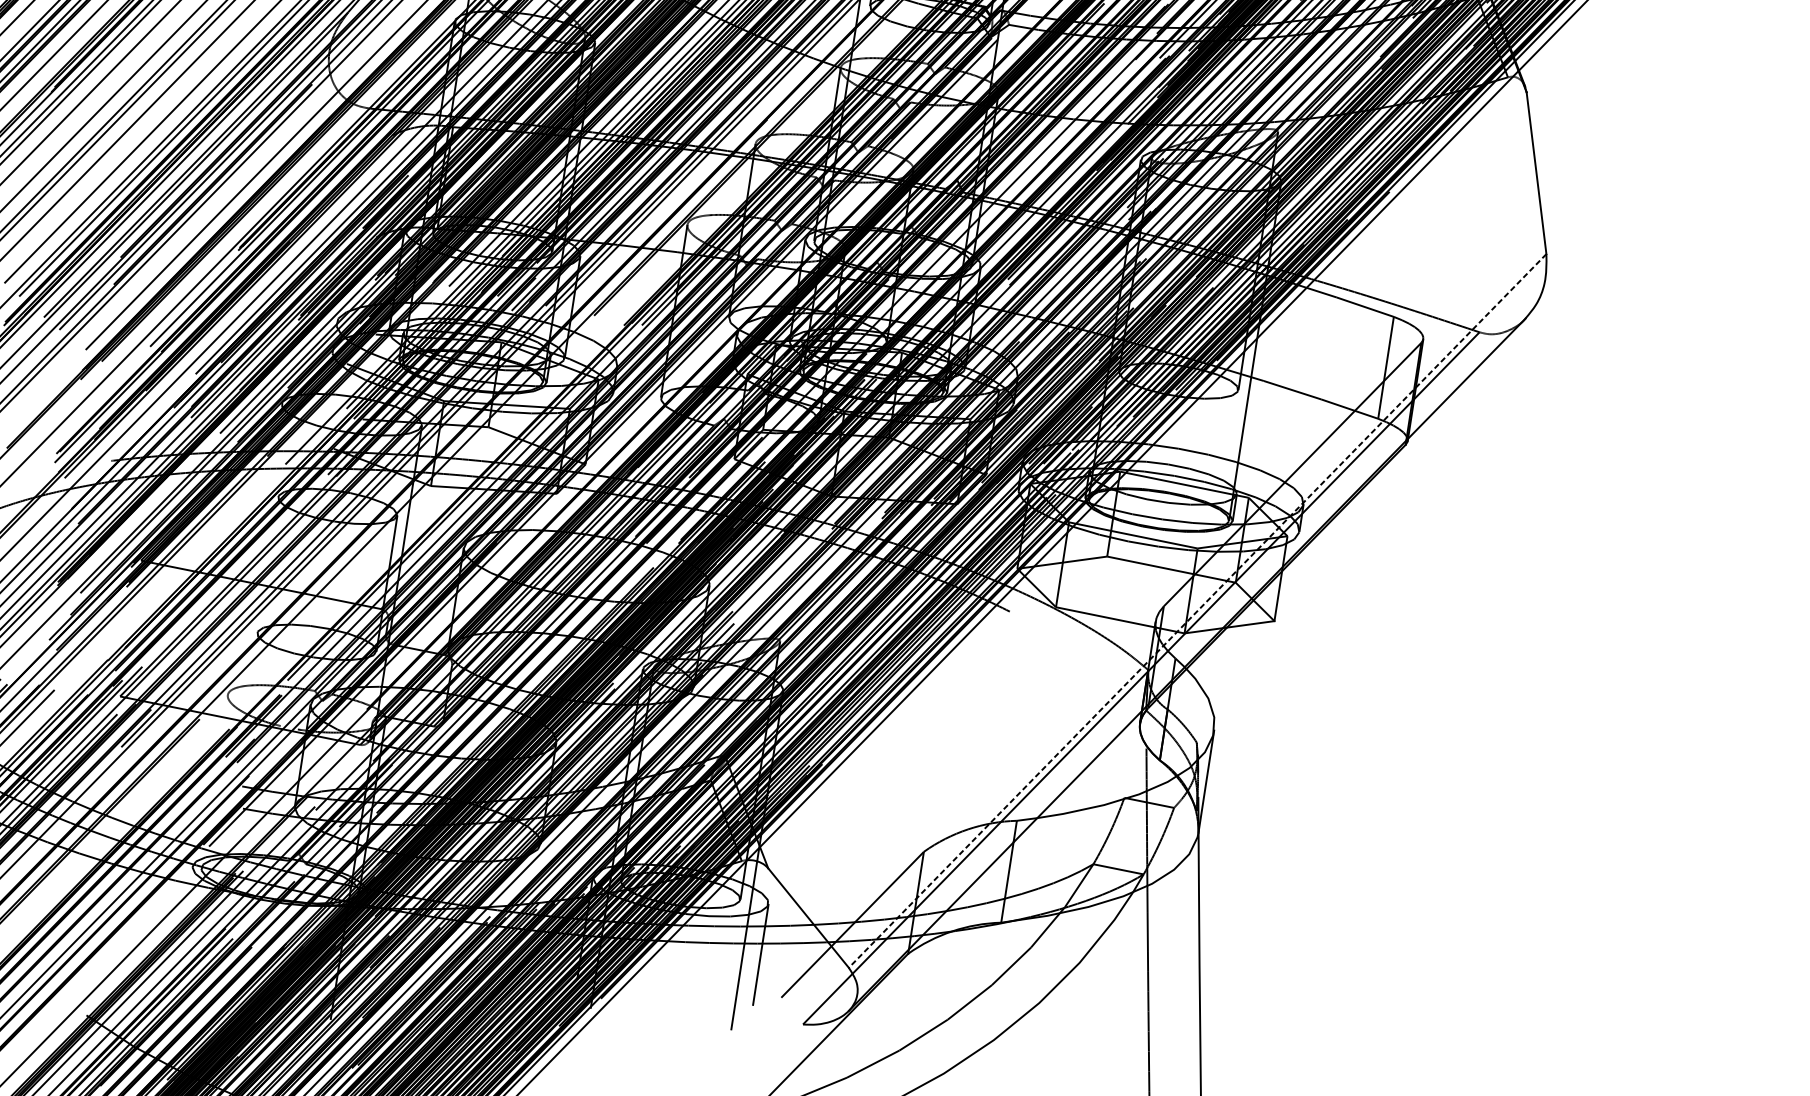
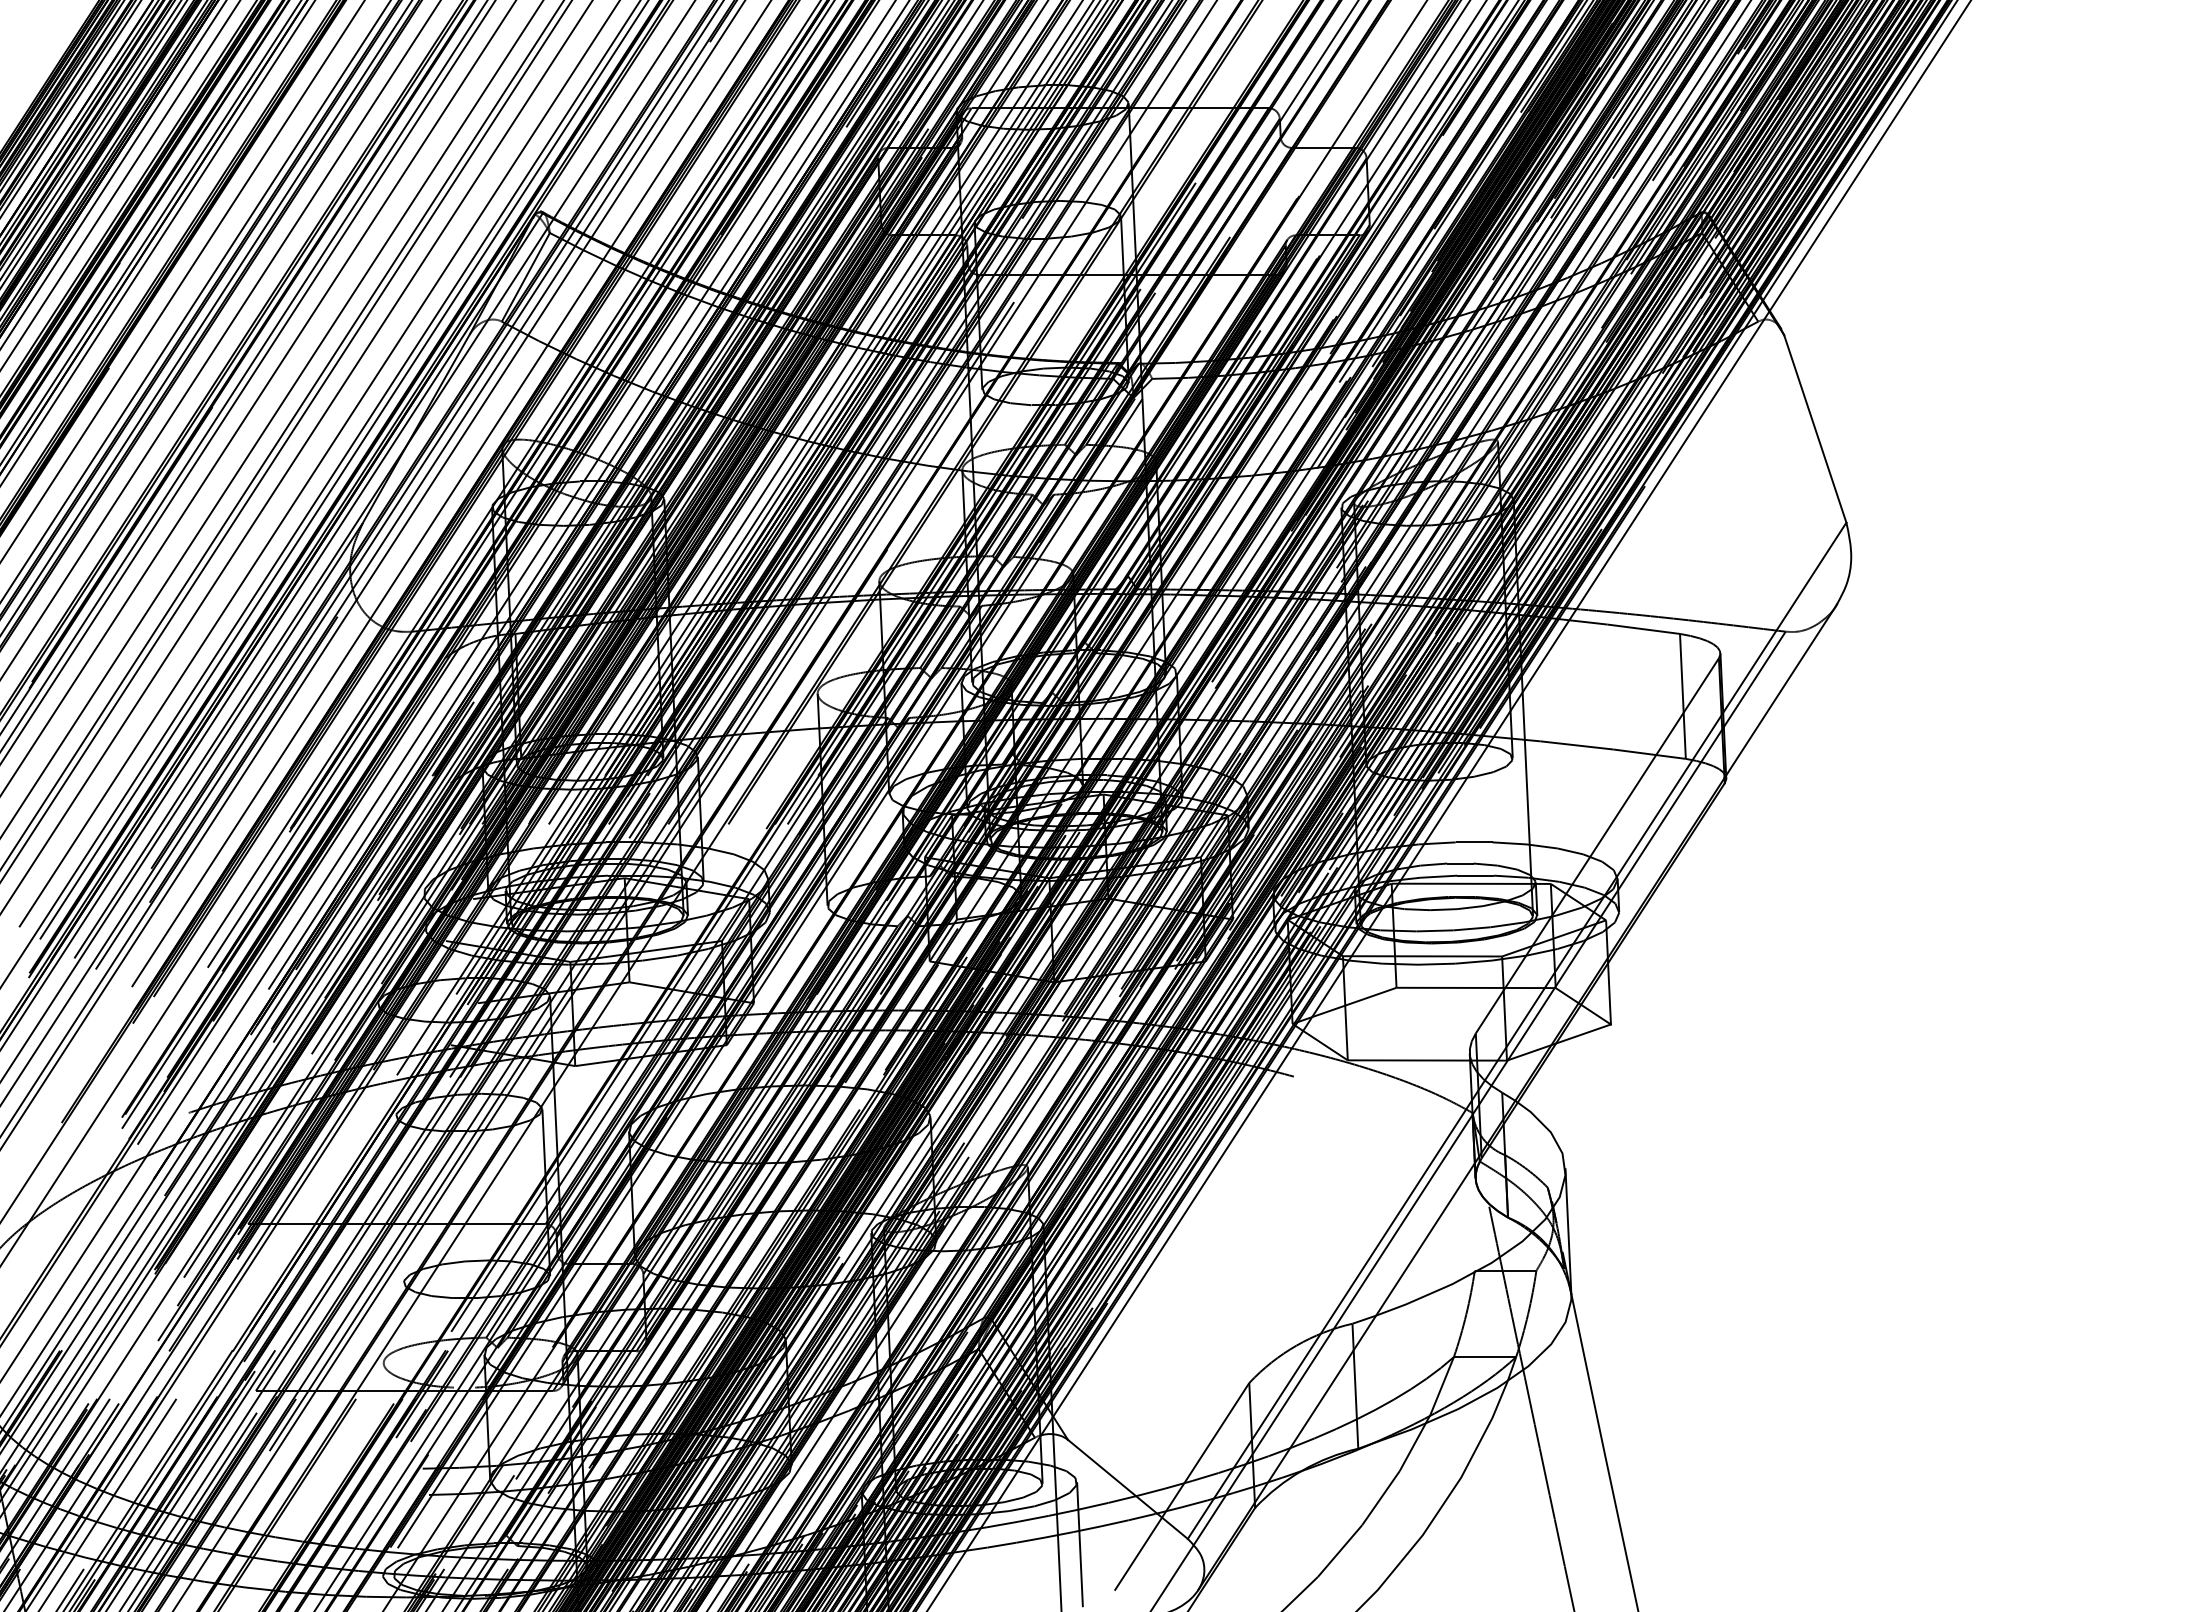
line: (1197, 611) -> (1516, 1031), dashed -> solid

